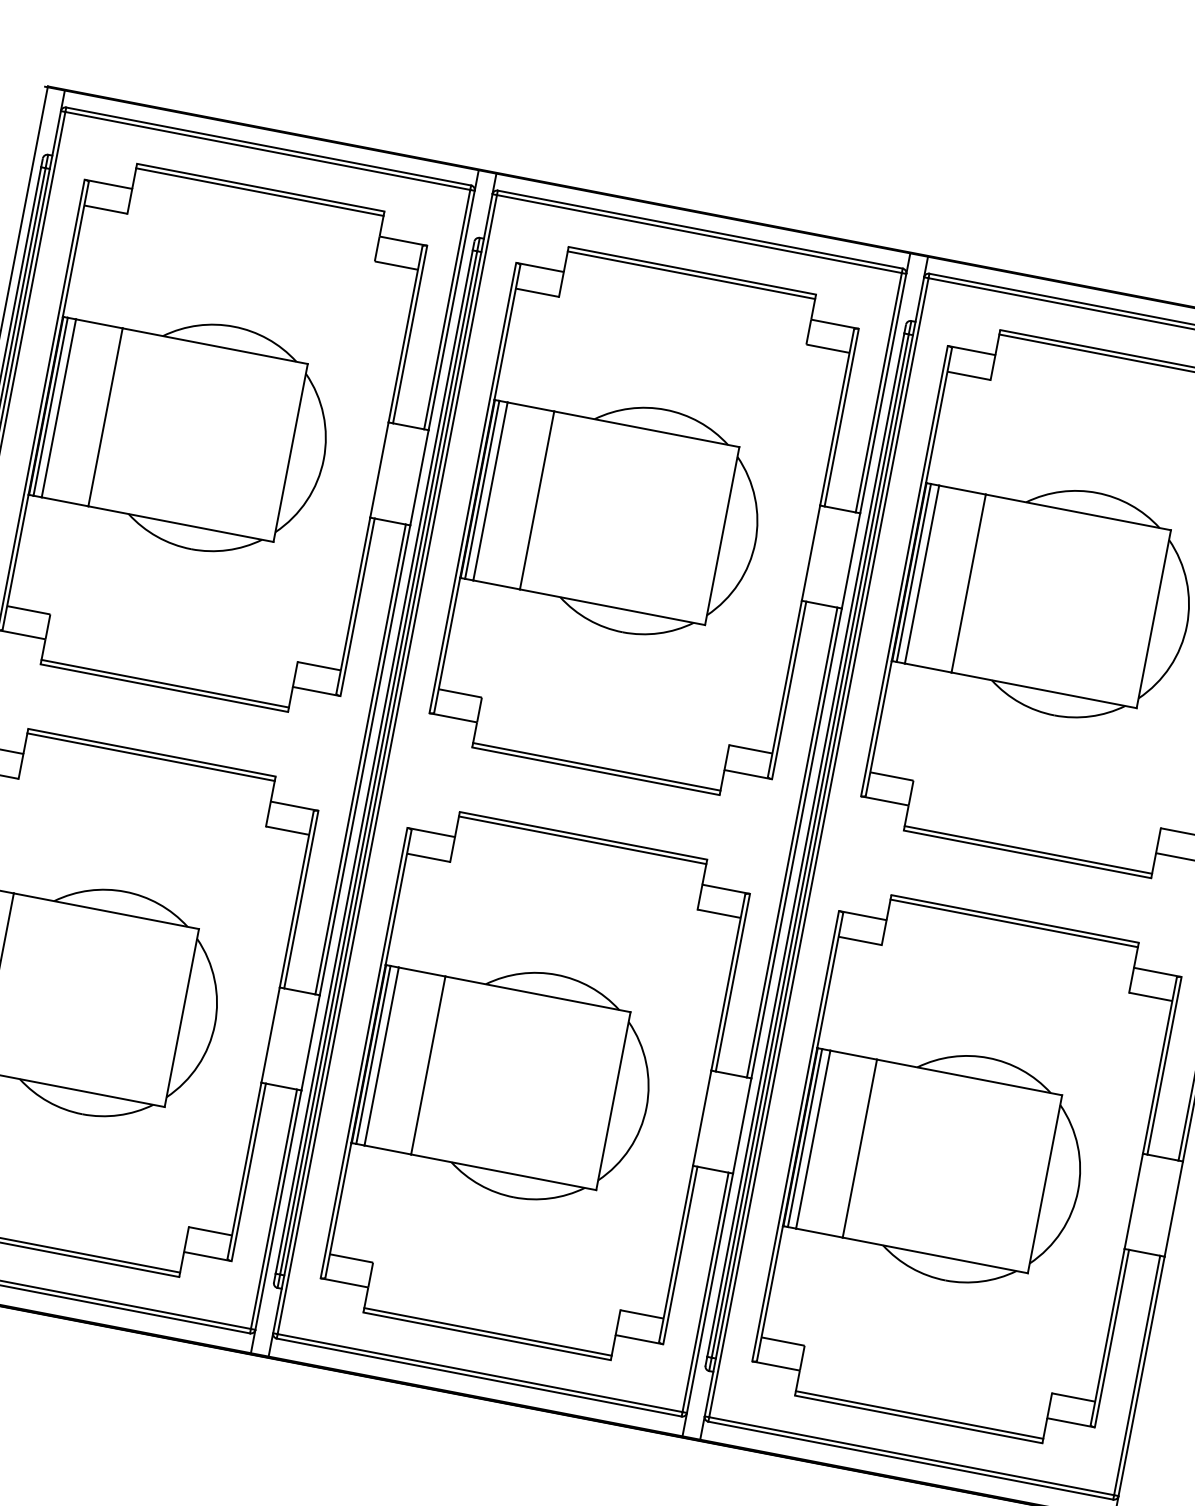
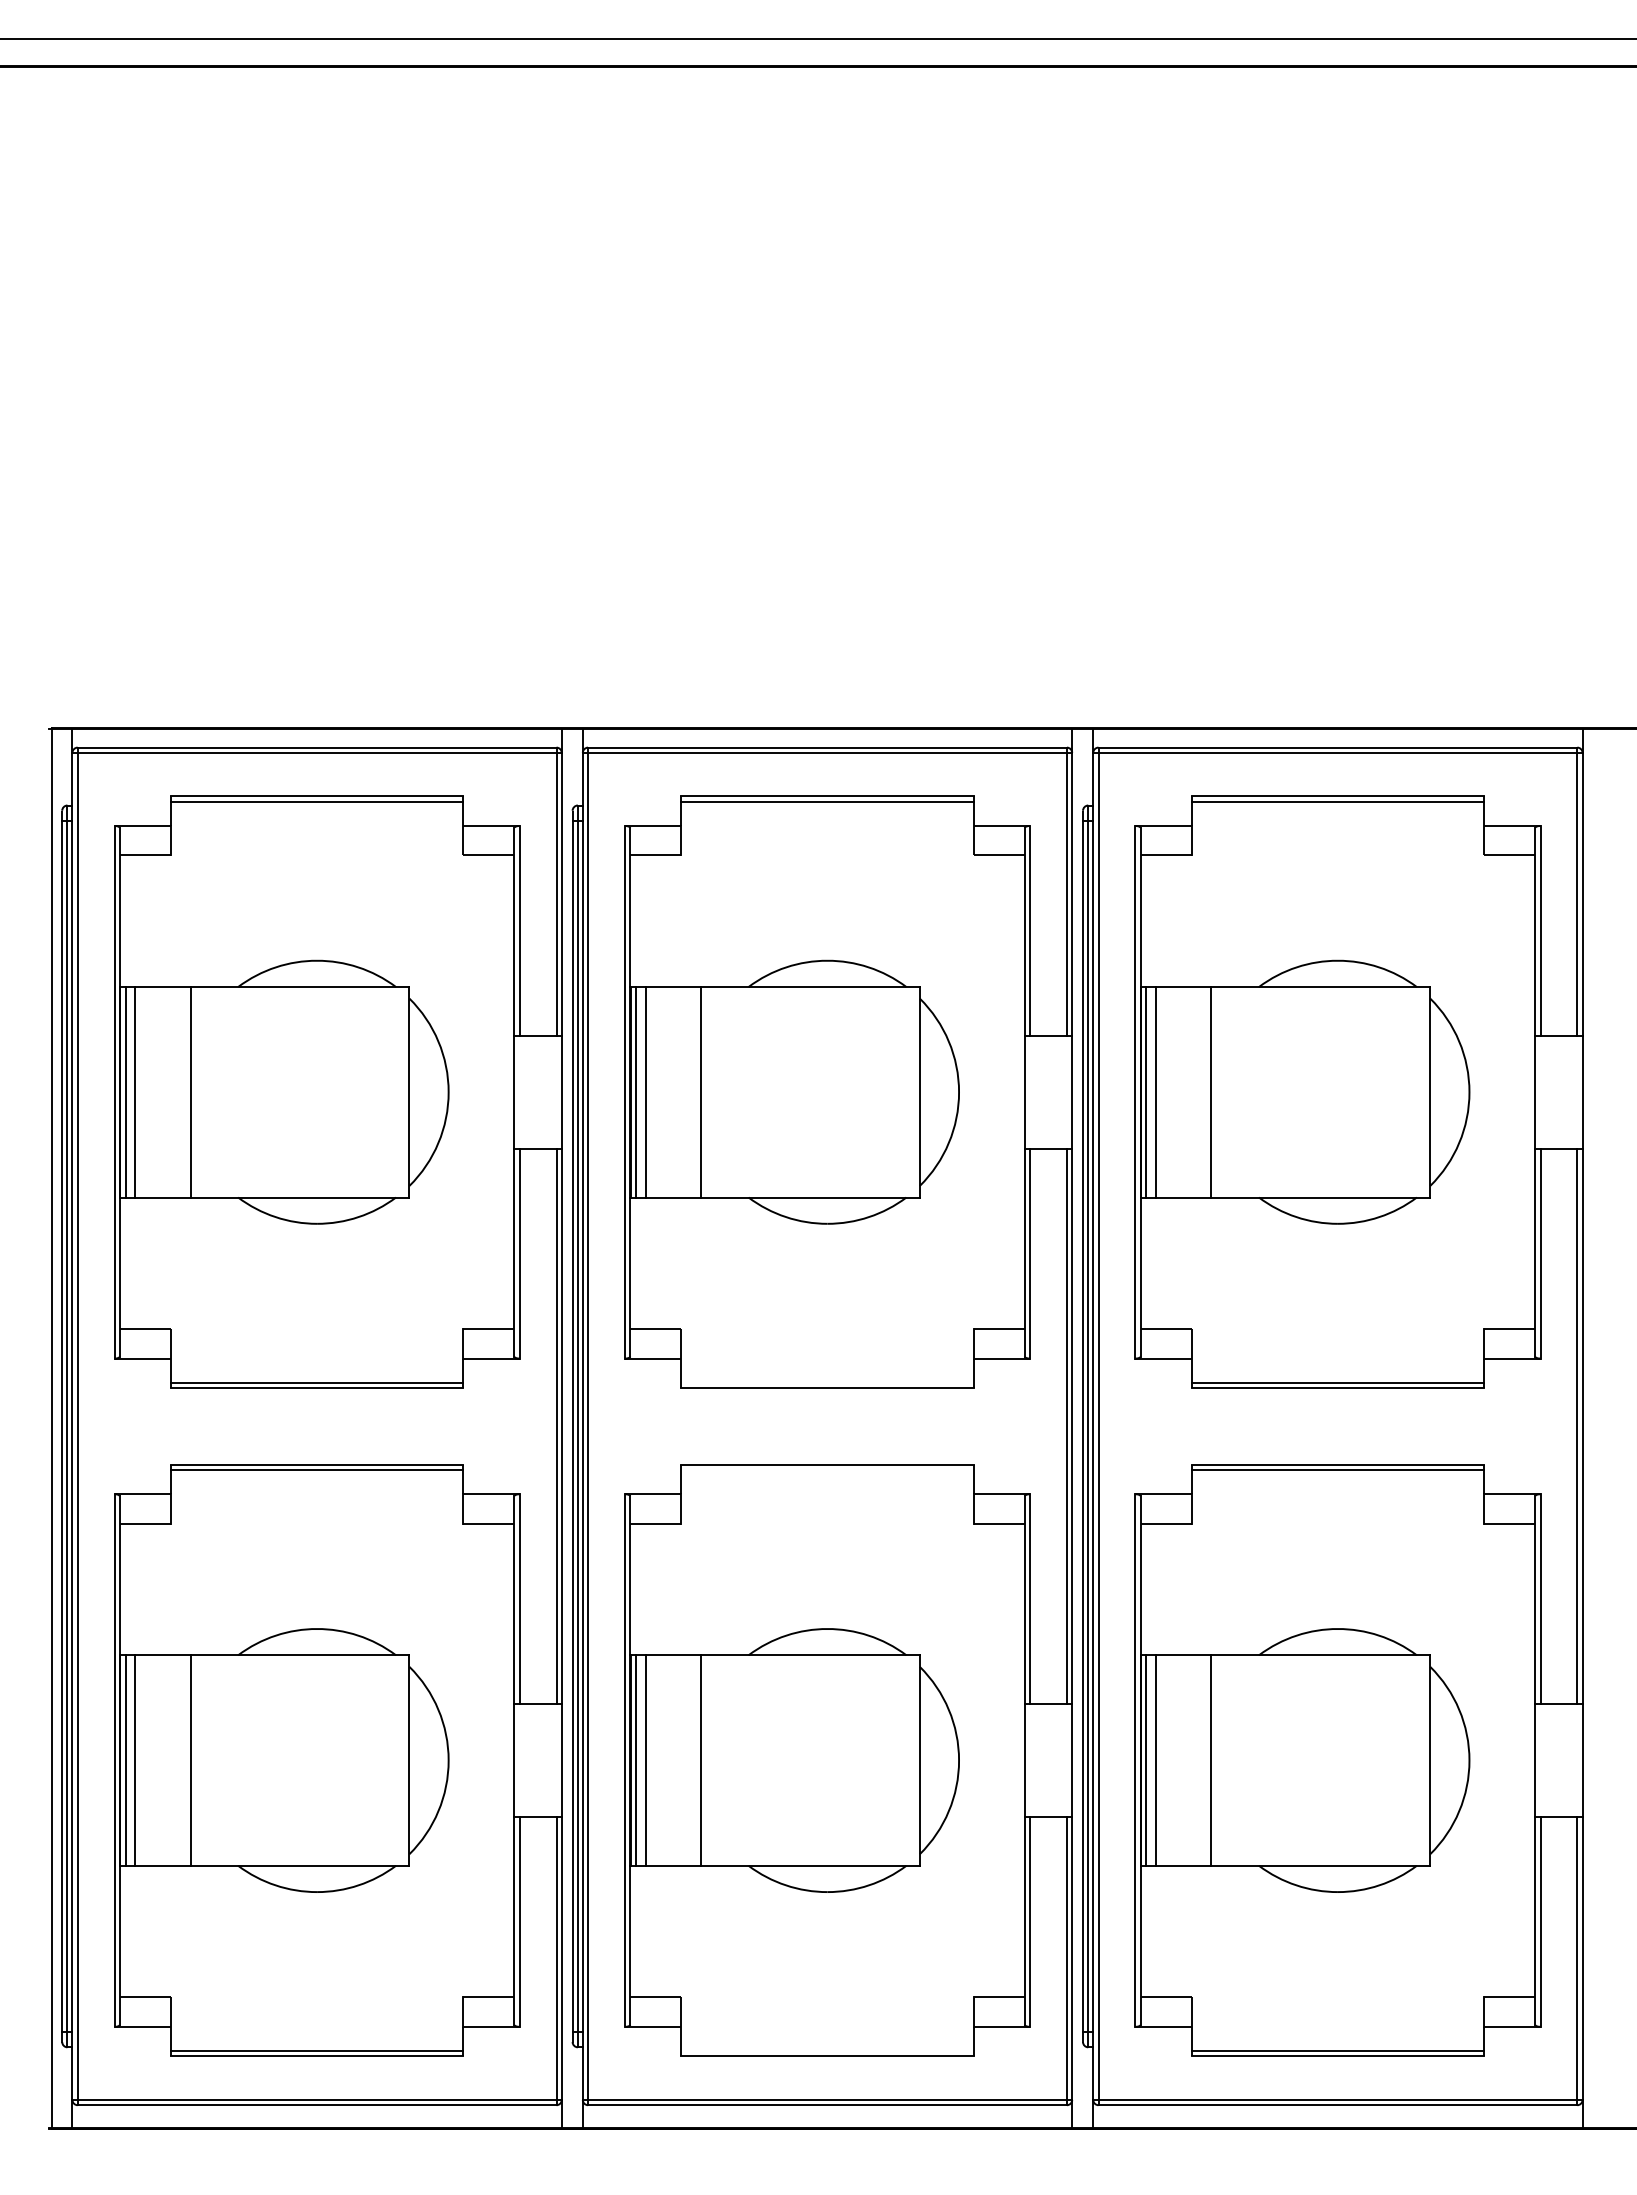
line: (596, 766) -> (827, 1382), removed
line: (582, 840) -> (827, 1469), removed
line: (487, 1332) -> (827, 2051), removed

